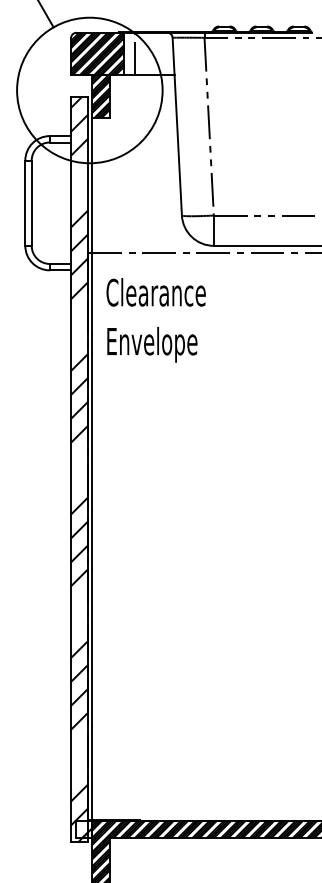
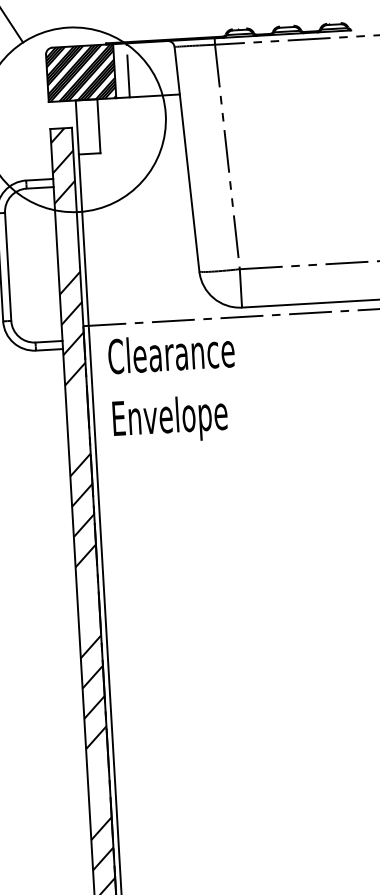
hatch: (100, 96) -> (87, 126), removed
text: (155, 320) -> (172, 388), moved

